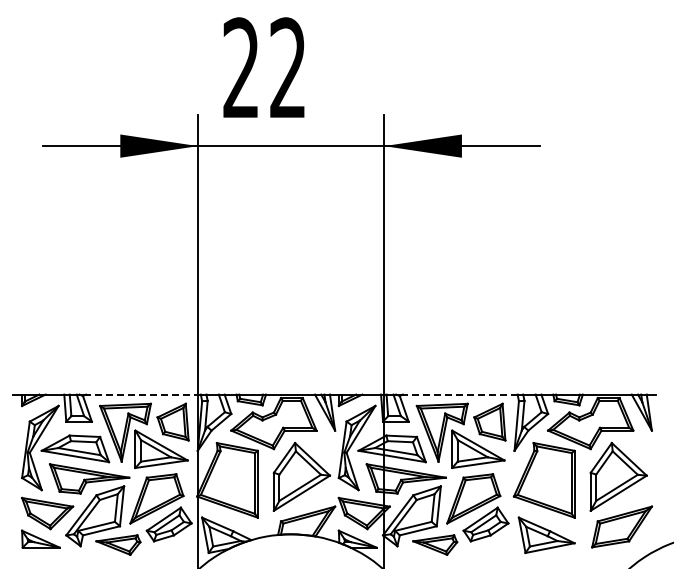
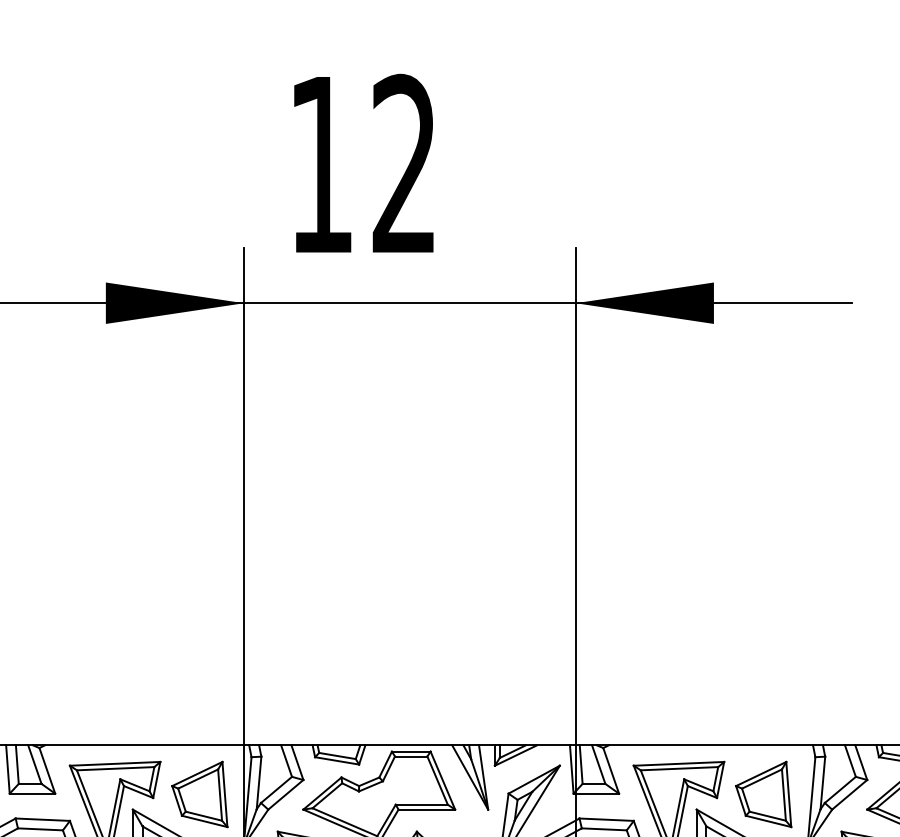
text: (240, 67) -> (319, 163), 22 -> 12
line: (142, 394) -> (145, 745), dashed -> solid
line: (459, 394) -> (709, 745), dashed -> solid

